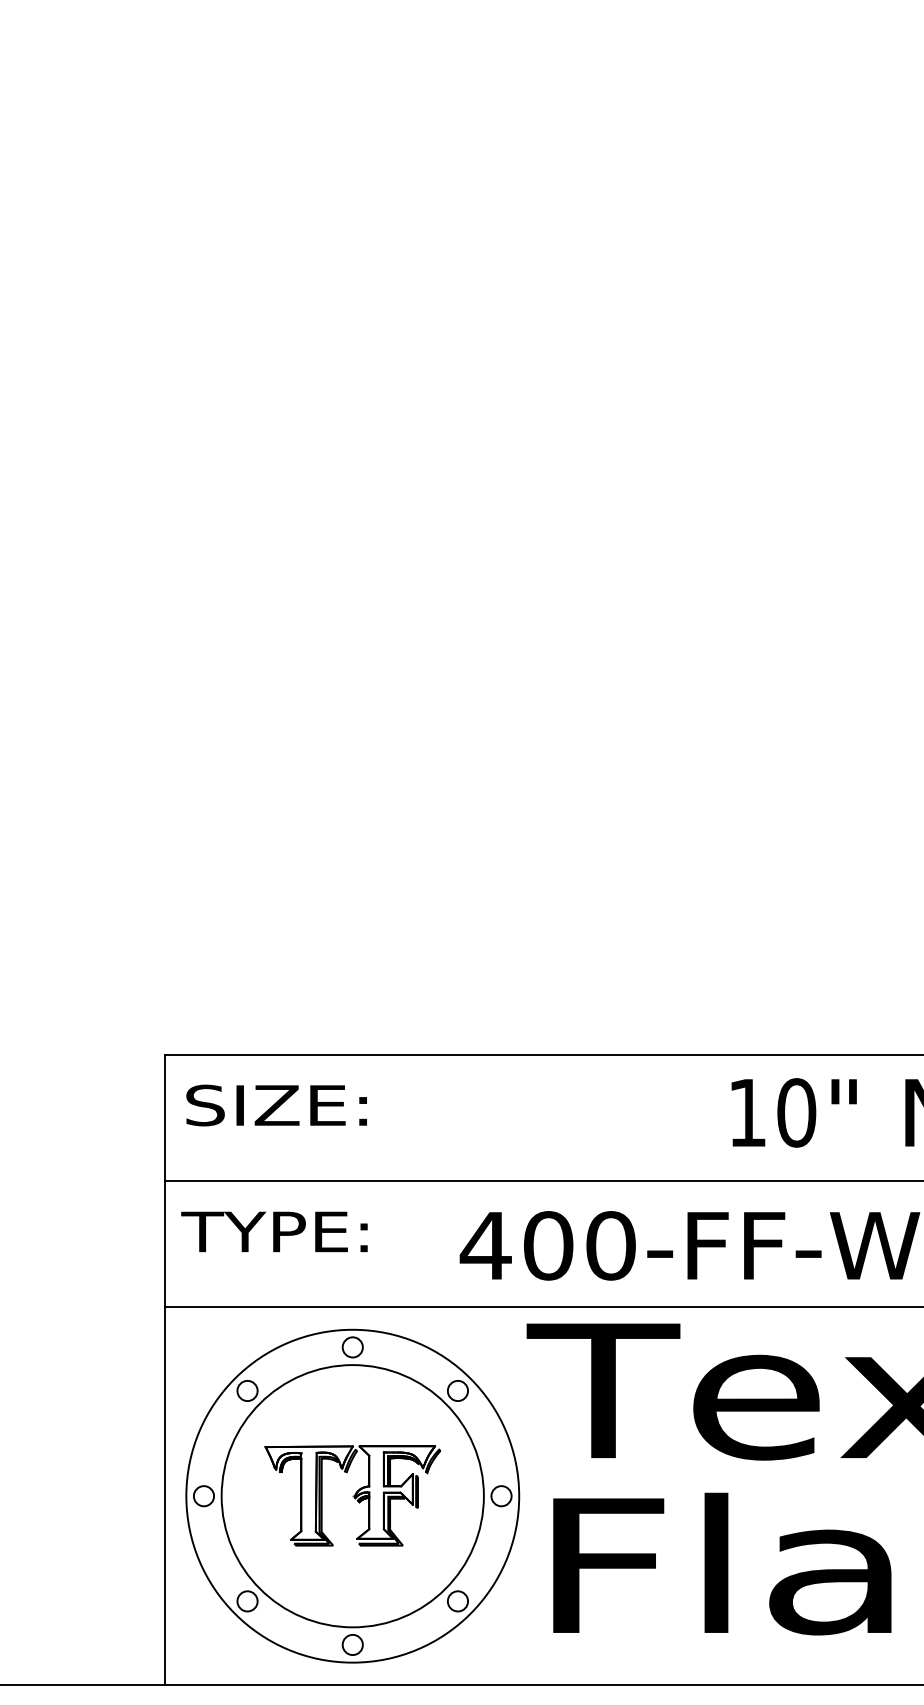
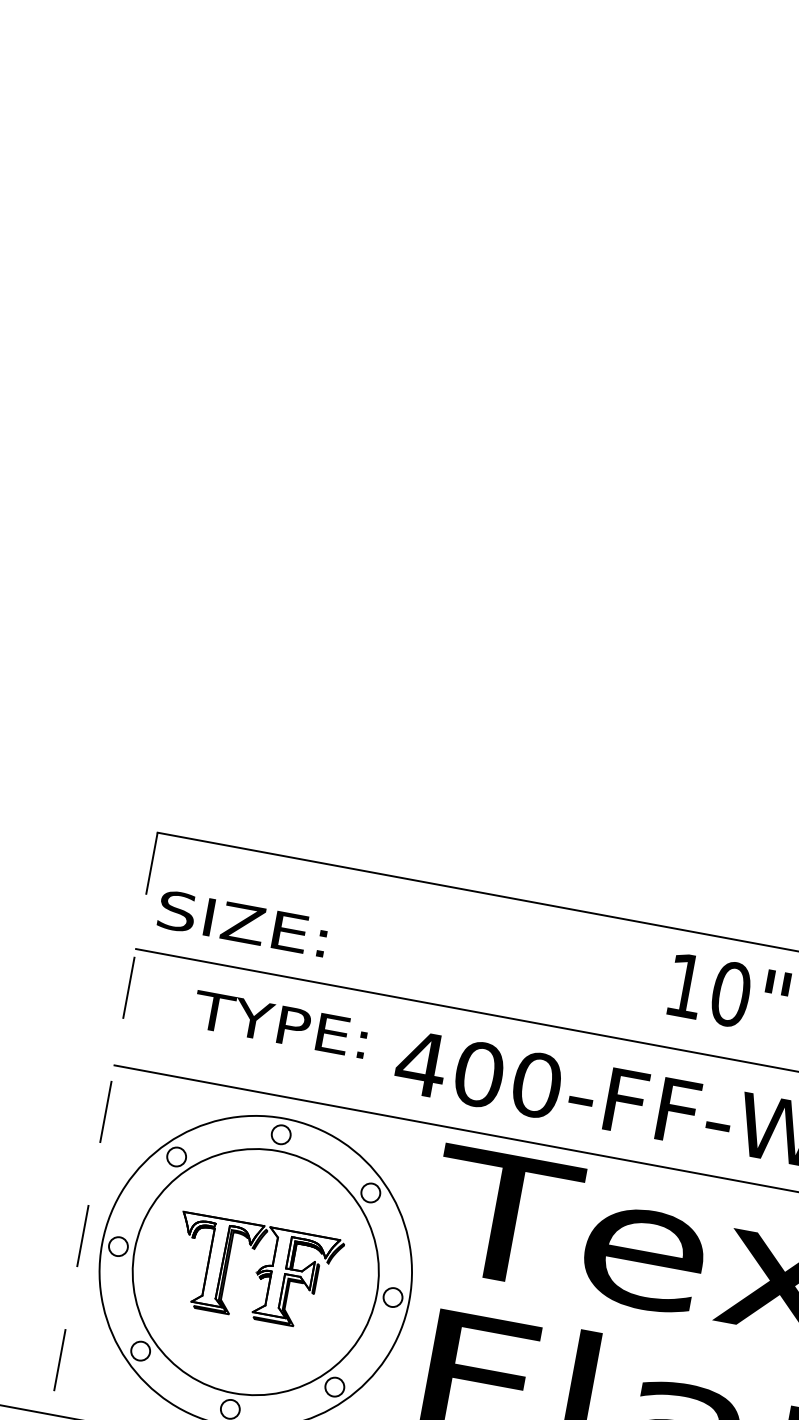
text: (276, 1105) -> (242, 923), moved
text: (274, 1231) -> (280, 1024), moved
line: (164, 1370) -> (103, 1123), solid -> dashed

